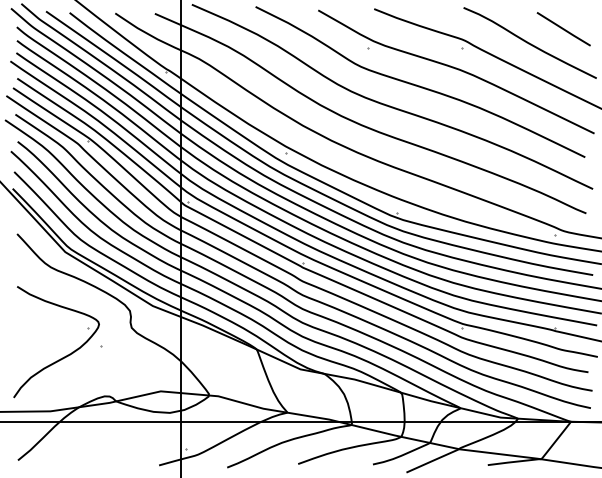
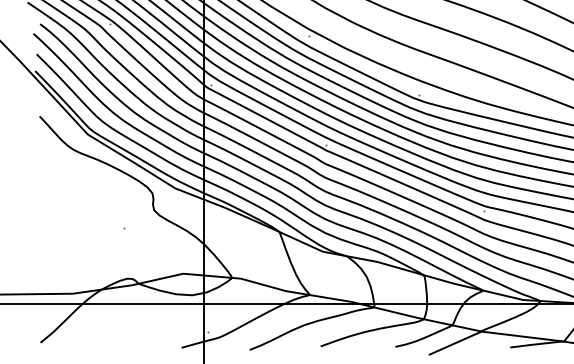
part: (64, 356) -> (86, 238), removed

